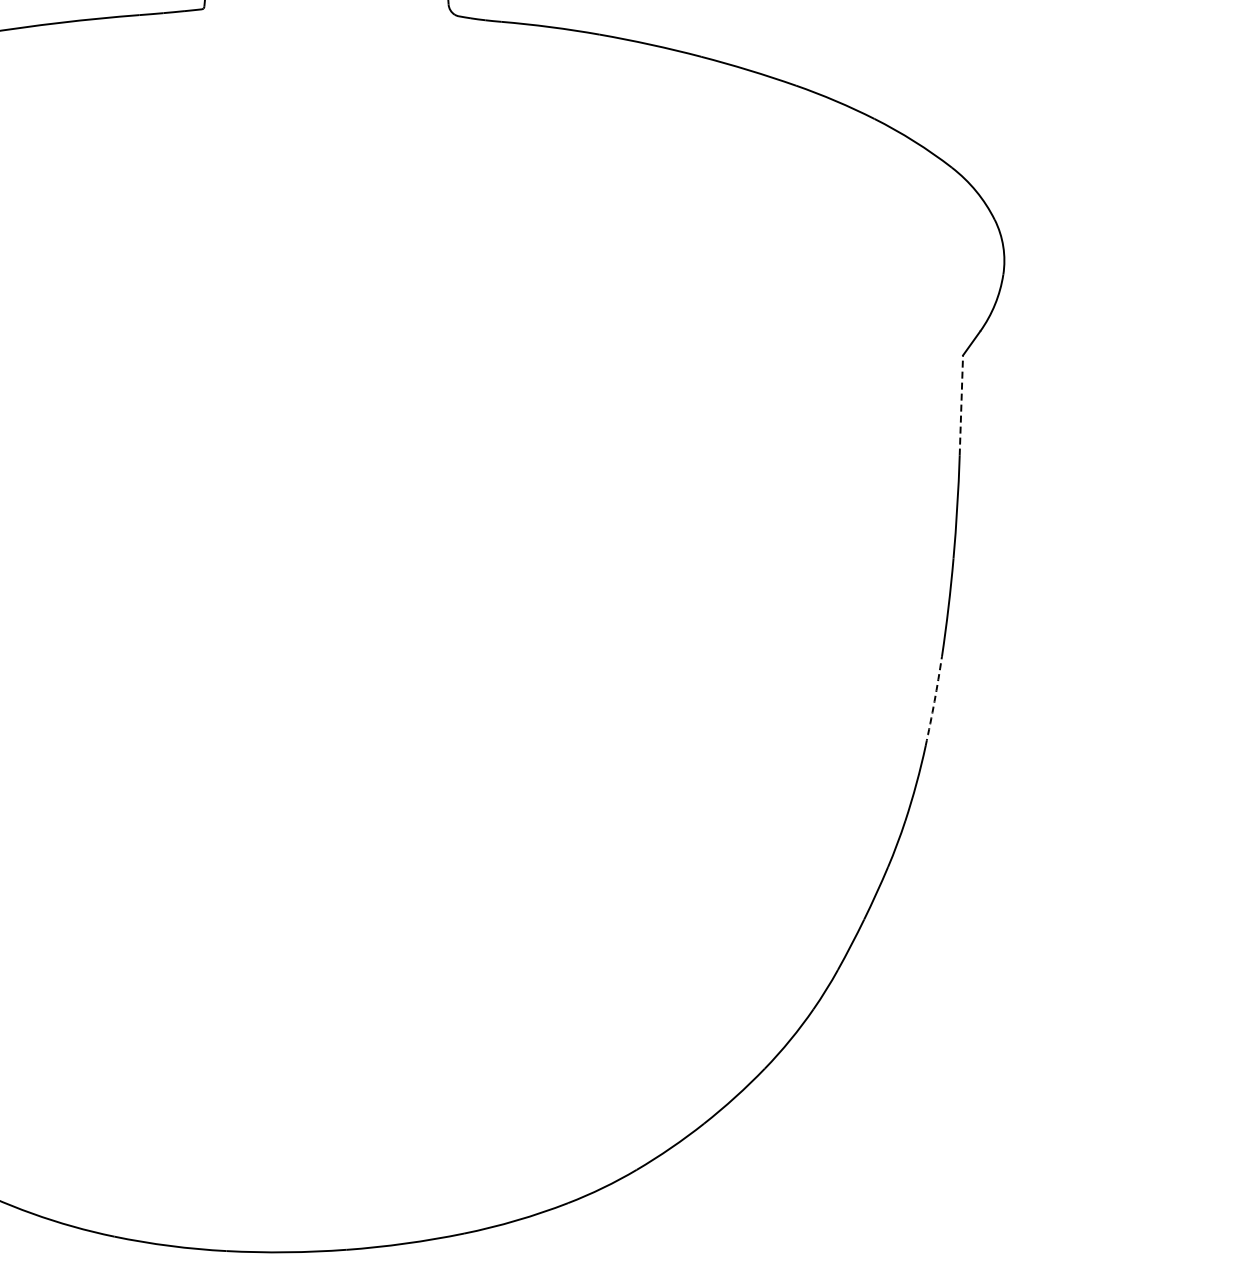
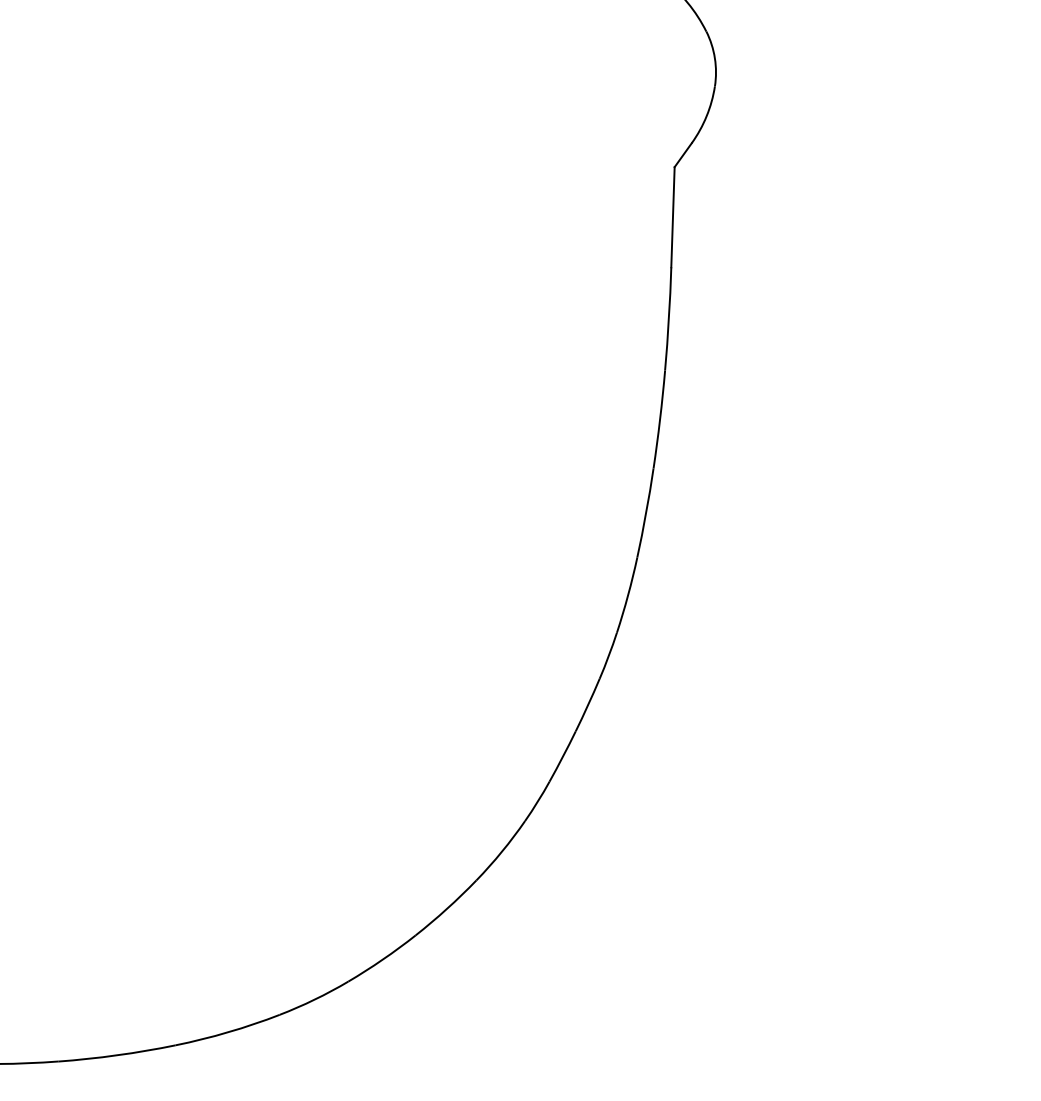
line: (961, 405) -> (673, 217), dashed -> solid
arc: (934, 701) -> (646, 513), dashed -> solid

